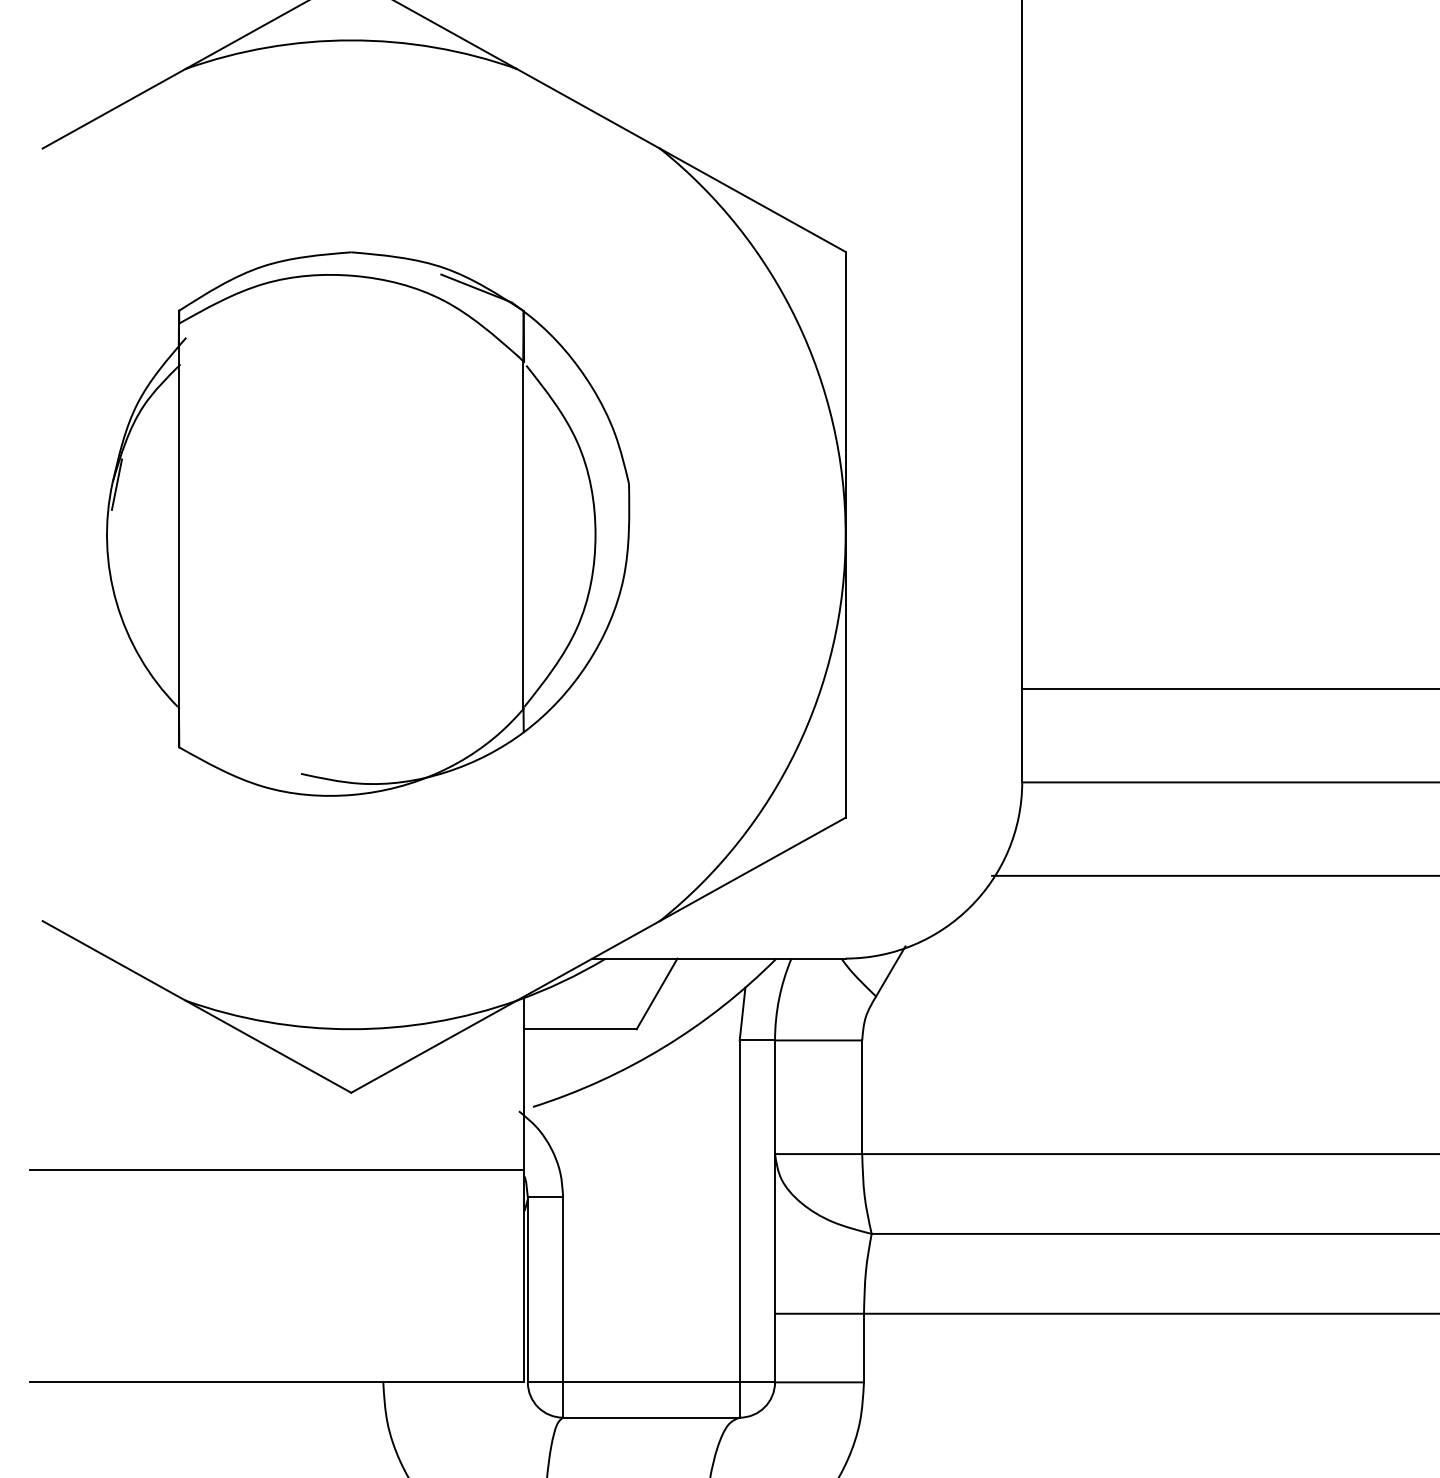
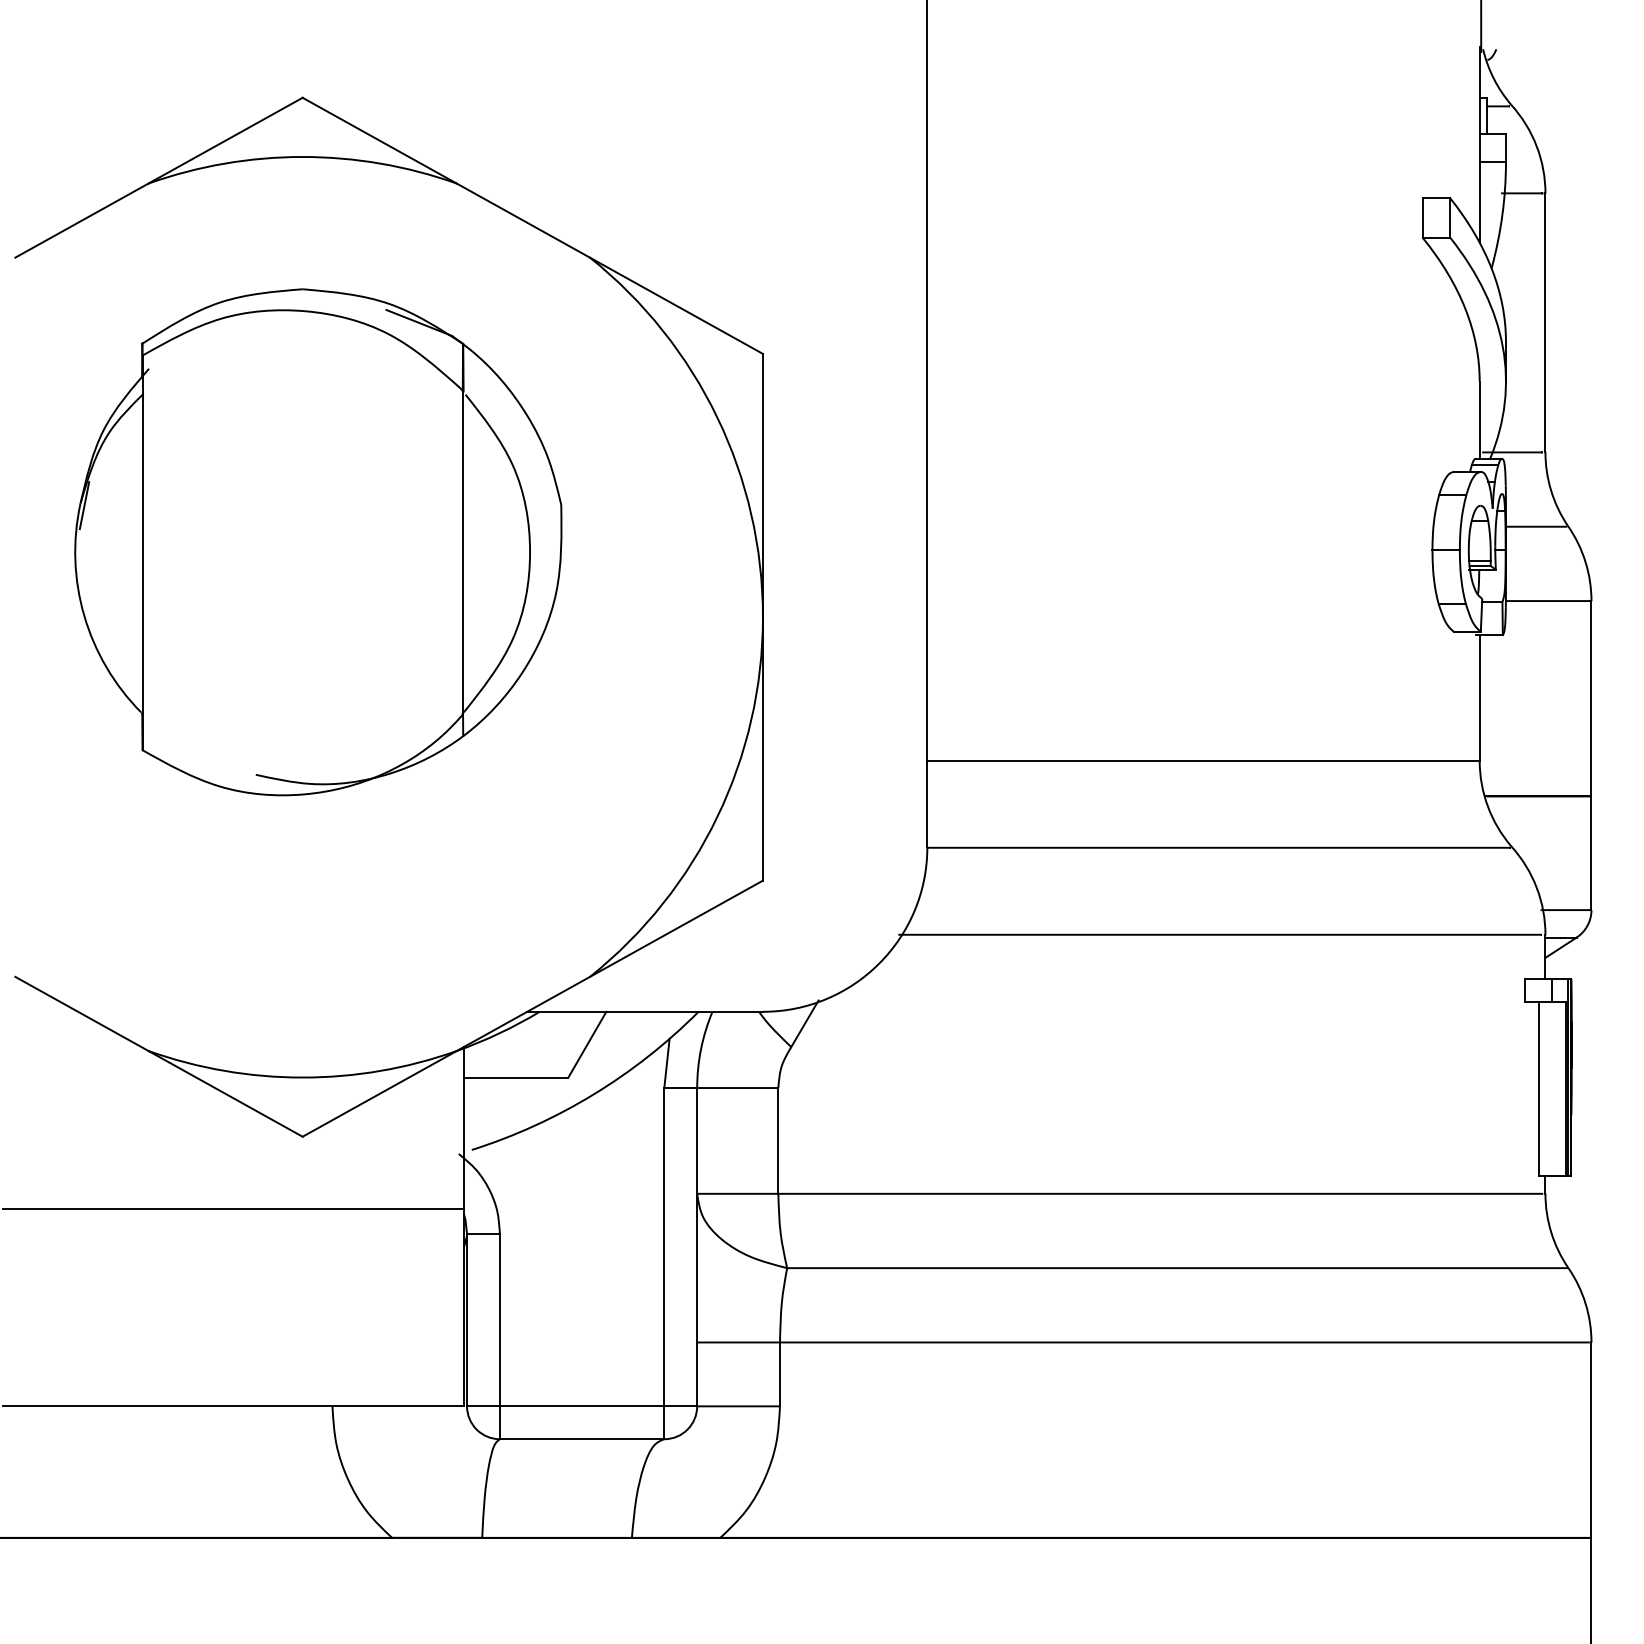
part: (368, 524) -> (318, 542), moved

